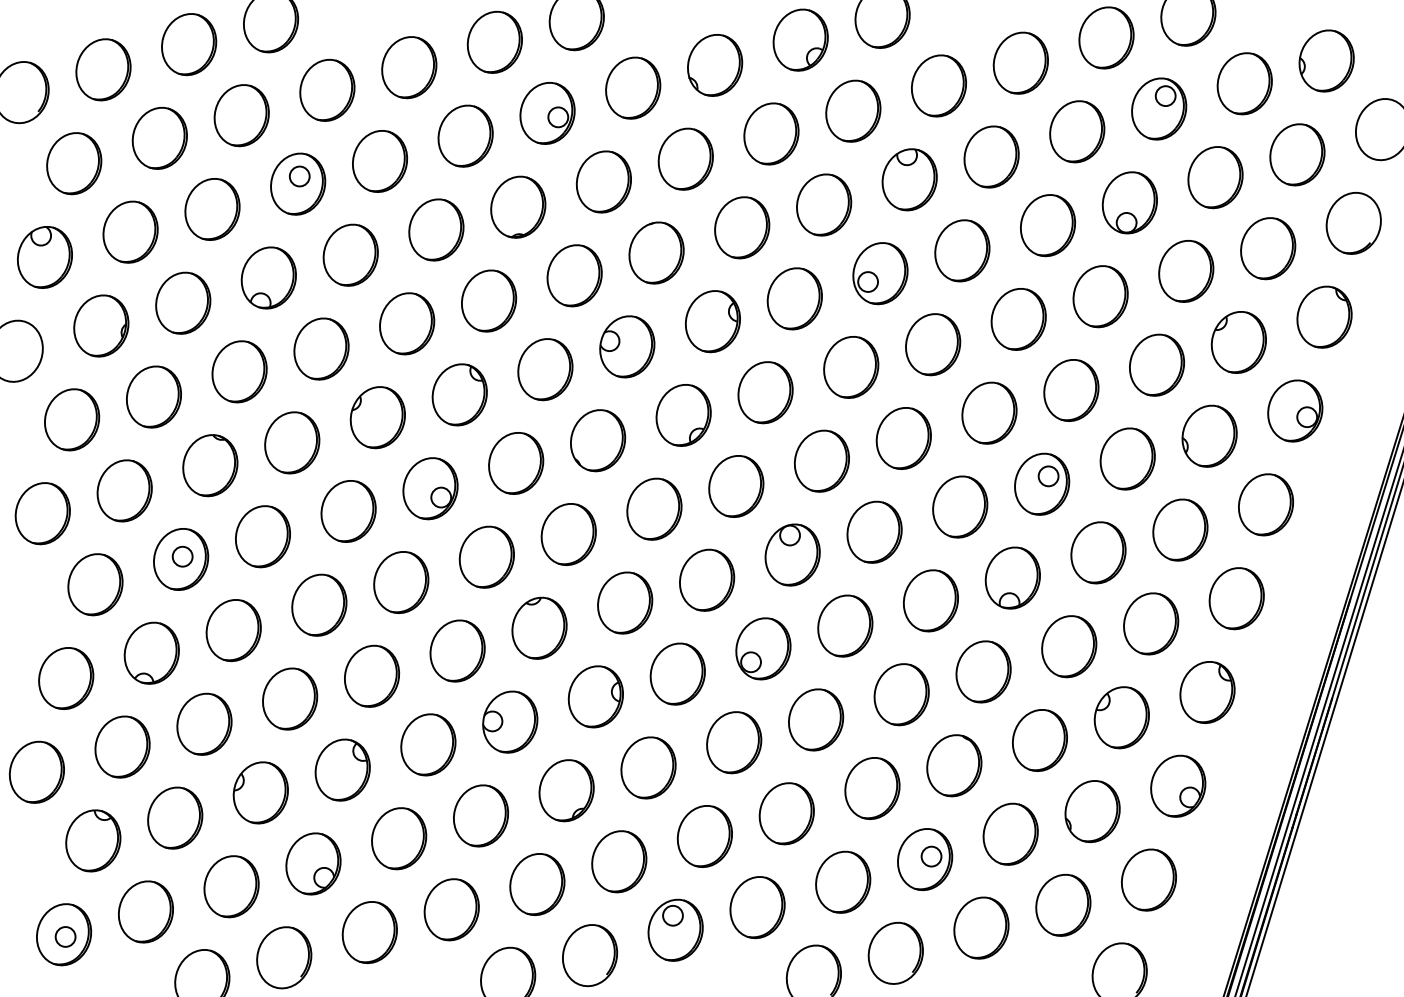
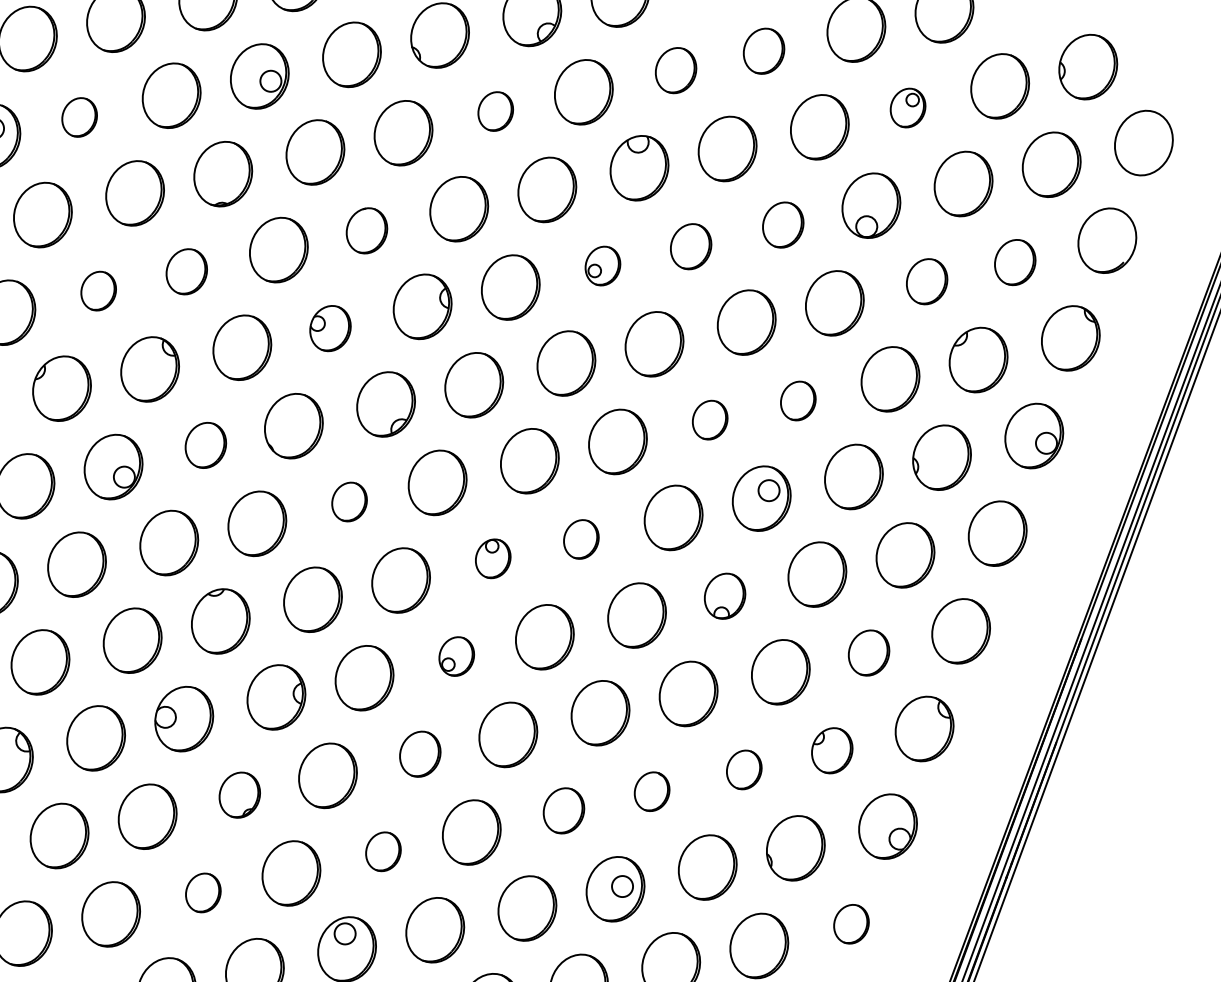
part: (1020, 62) -> (763, 50), size x0.7
part: (938, 85) -> (675, 70), size x0.7
part: (1159, 108) -> (908, 107), size x0.6
part: (771, 133) -> (495, 111), size x0.6
part: (380, 161) -> (79, 117), size x0.6
part: (1047, 225) -> (782, 224), size x0.7
part: (1268, 248) -> (1015, 262), size x0.7
part: (962, 250) -> (691, 246), size x0.7
part: (656, 252) -> (366, 230), size x0.7
part: (1186, 271) -> (927, 281), size x0.7
part: (880, 273) -> (602, 265), size x0.6
part: (489, 300) -> (187, 271), size x0.7
part: (407, 323) -> (98, 290), size x0.6
part: (627, 346) -> (330, 328), size x0.7
part: (1071, 390) -> (798, 401), size x0.6
part: (989, 412) -> (710, 419), size x0.6
part: (516, 463) -> (206, 445), size x0.7
part: (654, 508) -> (349, 501), size x0.6
part: (874, 531) -> (581, 538), size x0.6
part: (792, 554) -> (493, 558), size x0.6
part: (1012, 577) -> (724, 595), size x0.7
part: (1151, 623) -> (869, 652), size x0.7
part: (763, 648) -> (456, 656), size x0.6
part: (1121, 717) -> (832, 750), size x0.7
part: (1039, 740) -> (743, 769), size x0.6
part: (734, 742) -> (420, 753), size x0.7
part: (954, 765) -> (652, 791), size x0.6
part: (872, 788) -> (564, 810), size x0.7
part: (566, 790) -> (239, 794), size x0.7
part: (704, 836) -> (383, 851), size x0.6
part: (1148, 879) -> (851, 923), size x0.6
part: (537, 884) -> (203, 892), size x0.6

